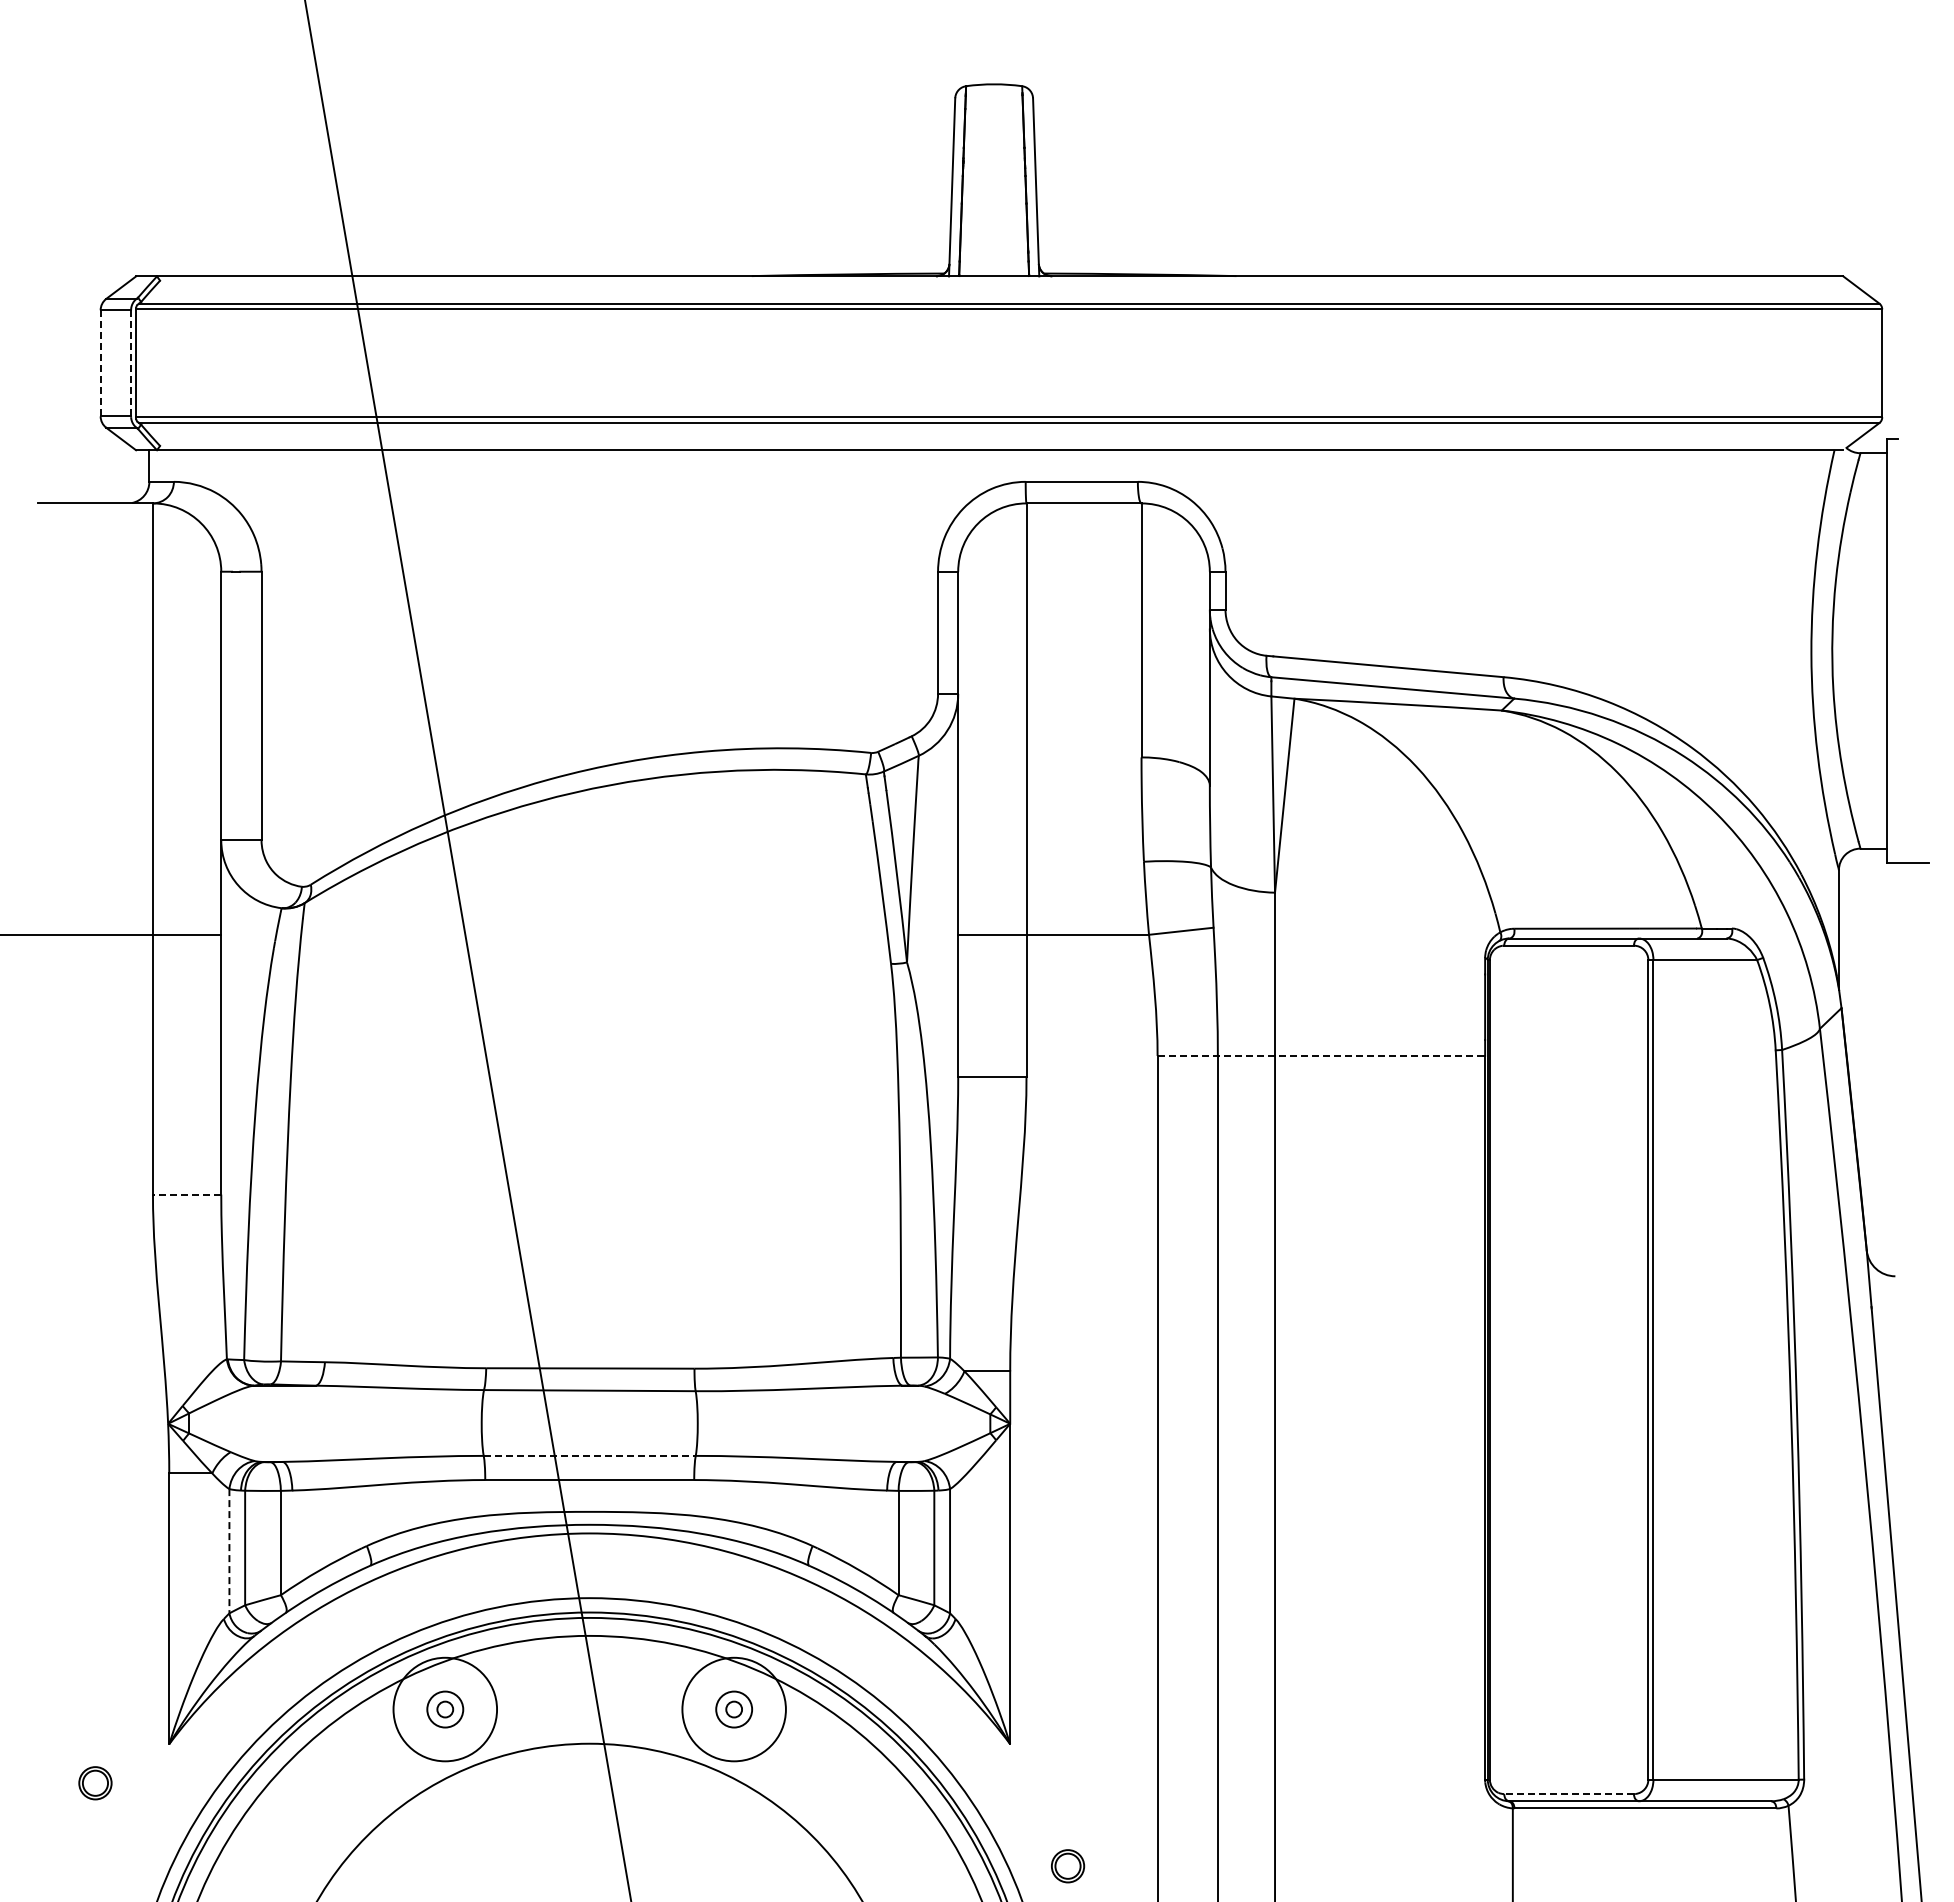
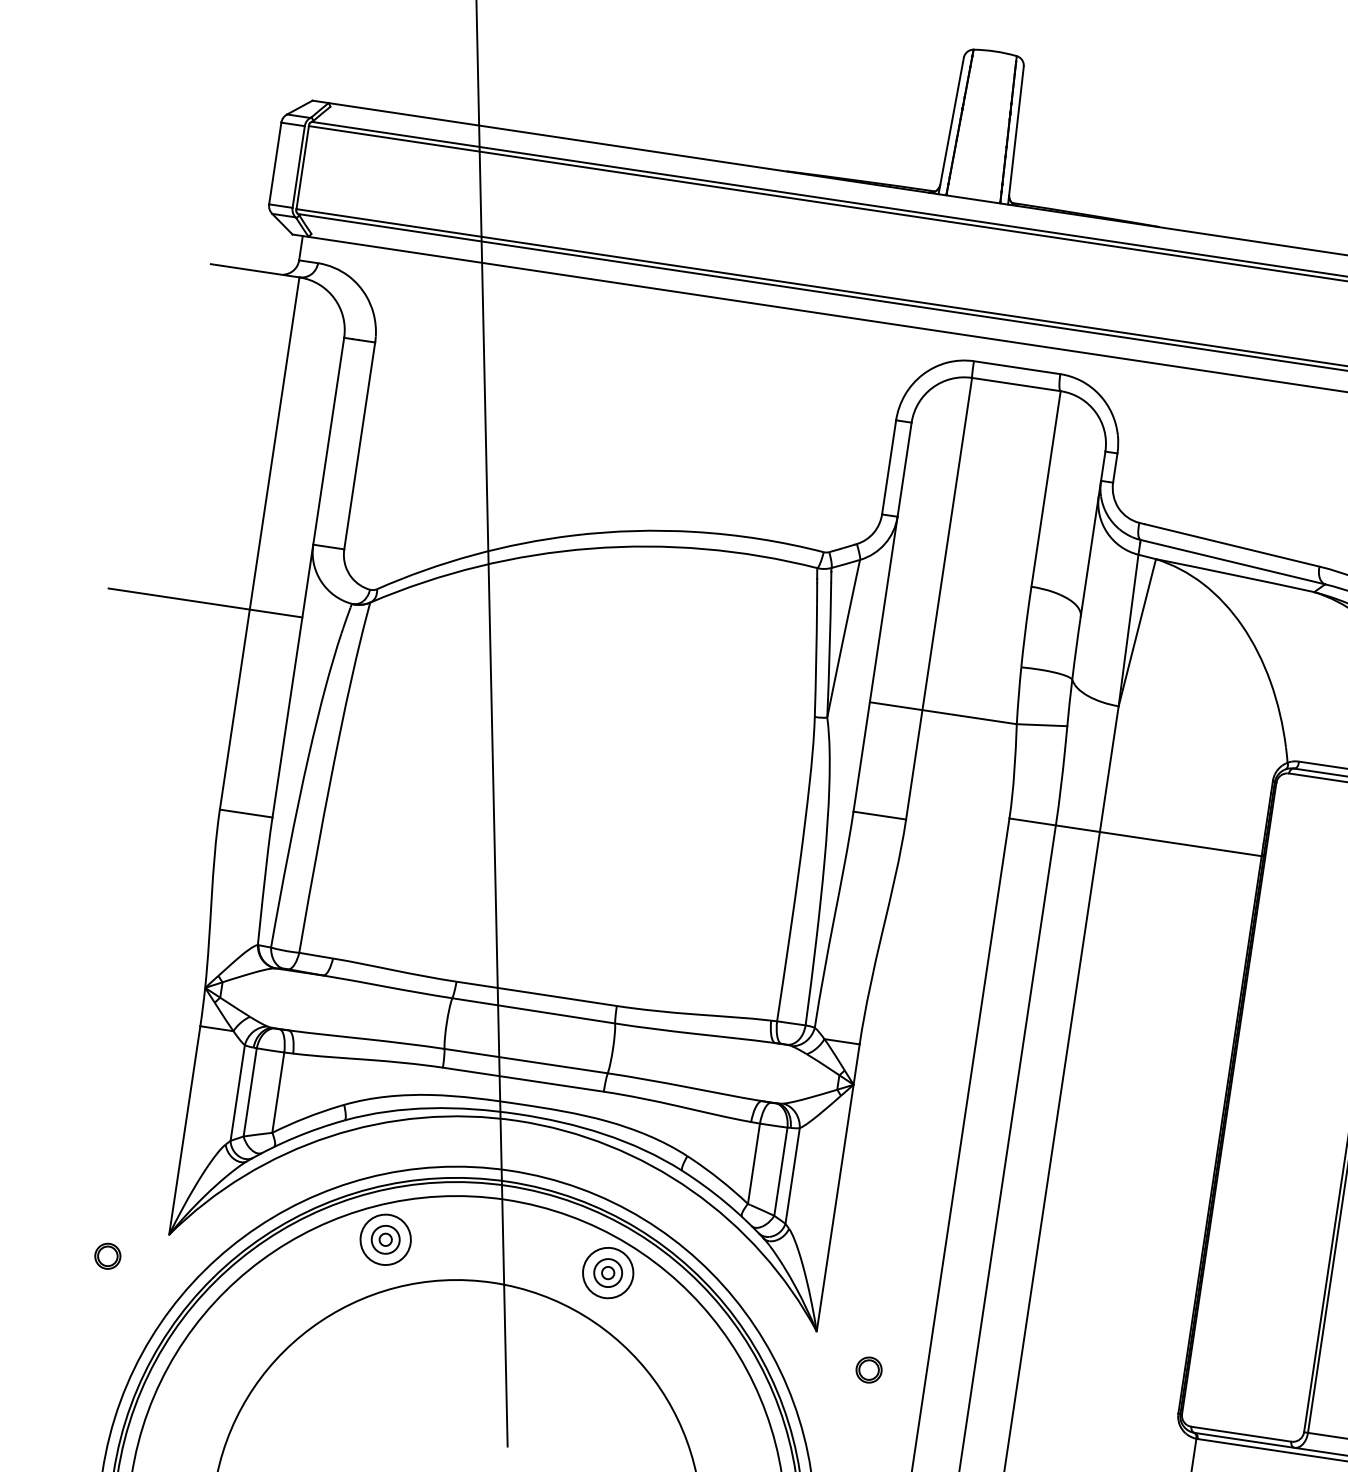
line: (100, 363) -> (275, 163), dashed -> solid
line: (131, 363) -> (299, 167), dashed -> solid
line: (1323, 1055) -> (1137, 837), dashed -> solid
line: (186, 1194) -> (245, 813), dashed -> solid
line: (590, 1455) -> (526, 1060), dashed -> solid
line: (229, 1551) -> (237, 1093), dashed -> solid
circle: (444, 1709) -> (385, 1239), size x0.62
circle: (733, 1709) -> (607, 1272), size x0.62
line: (1569, 1794) -> (1241, 1434), dashed -> solid
part: (1068, 1866) -> (869, 1370), moved

